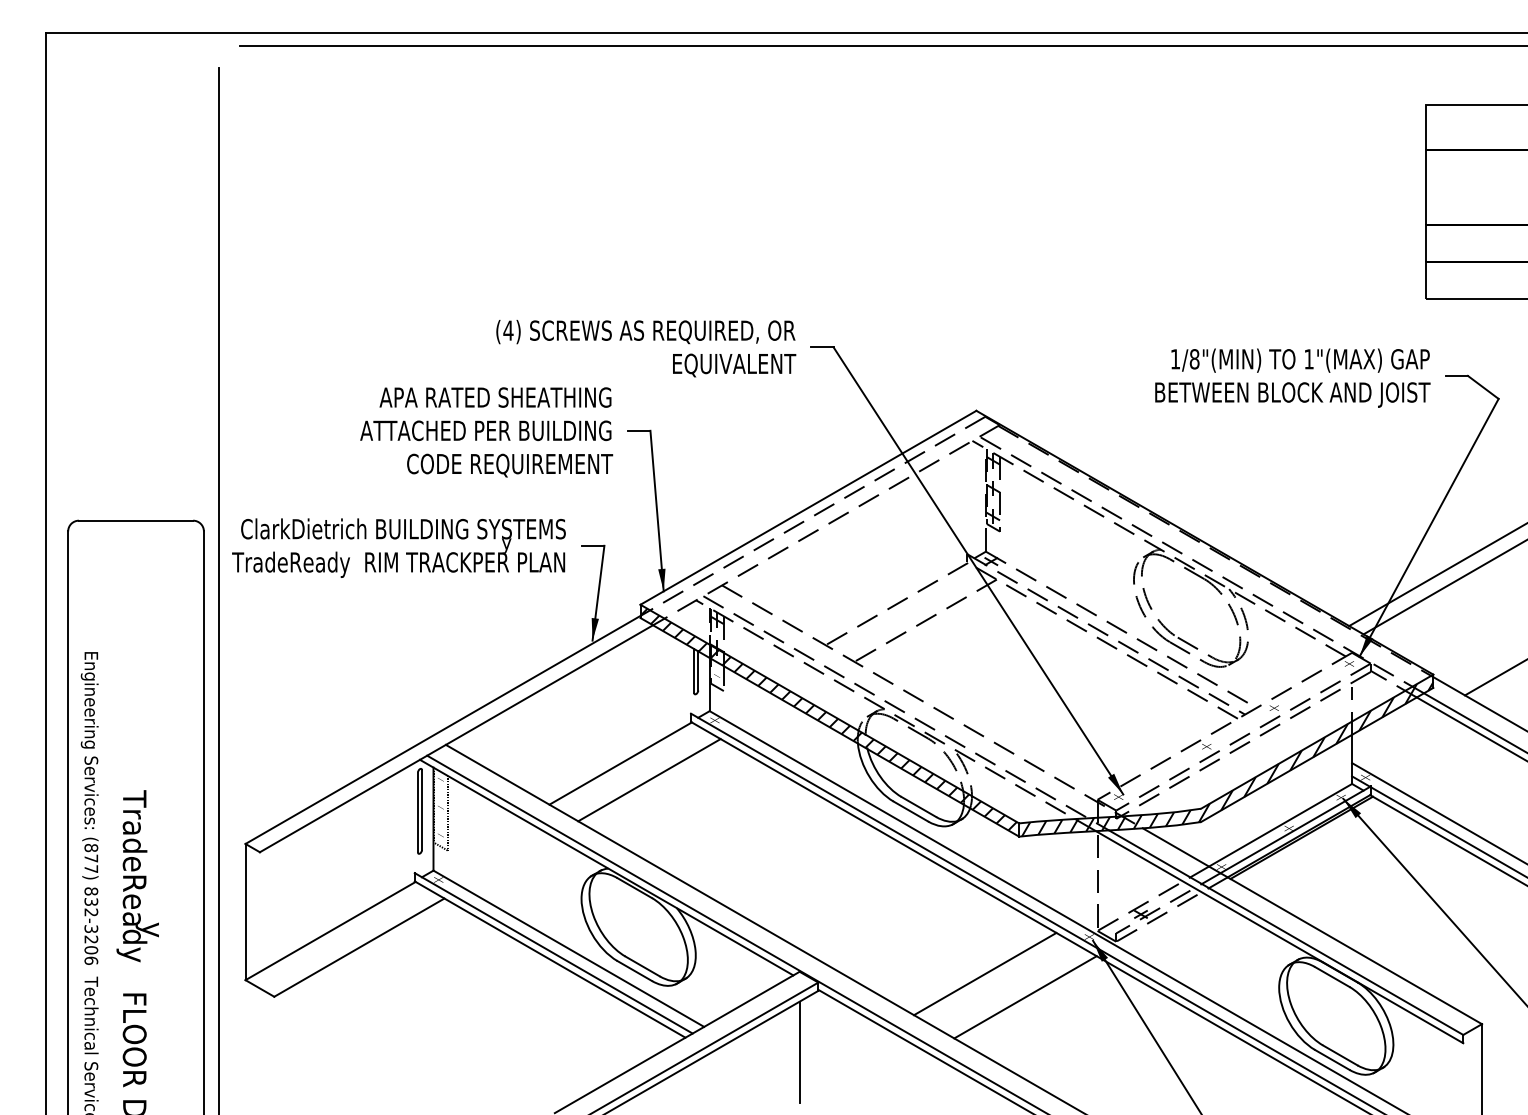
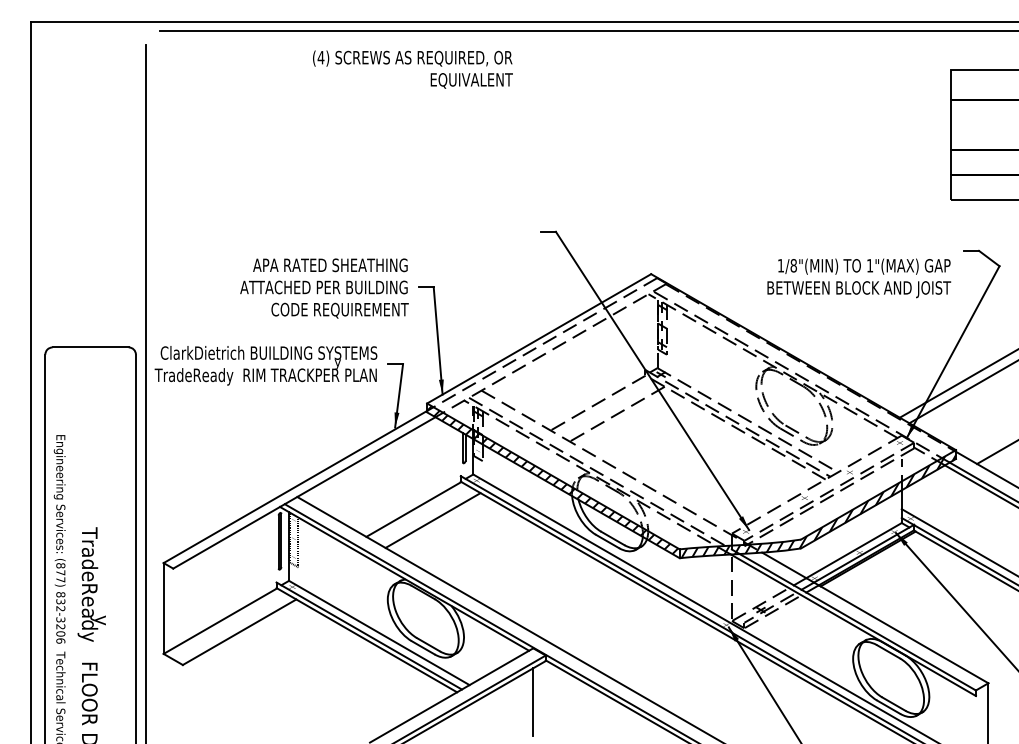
text: (645, 348) -> (412, 69), moved
text: (1293, 378) -> (859, 278), moved
line: (984, 973) -> (656, 649), removed
line: (1024, 996) -> (683, 664), removed

